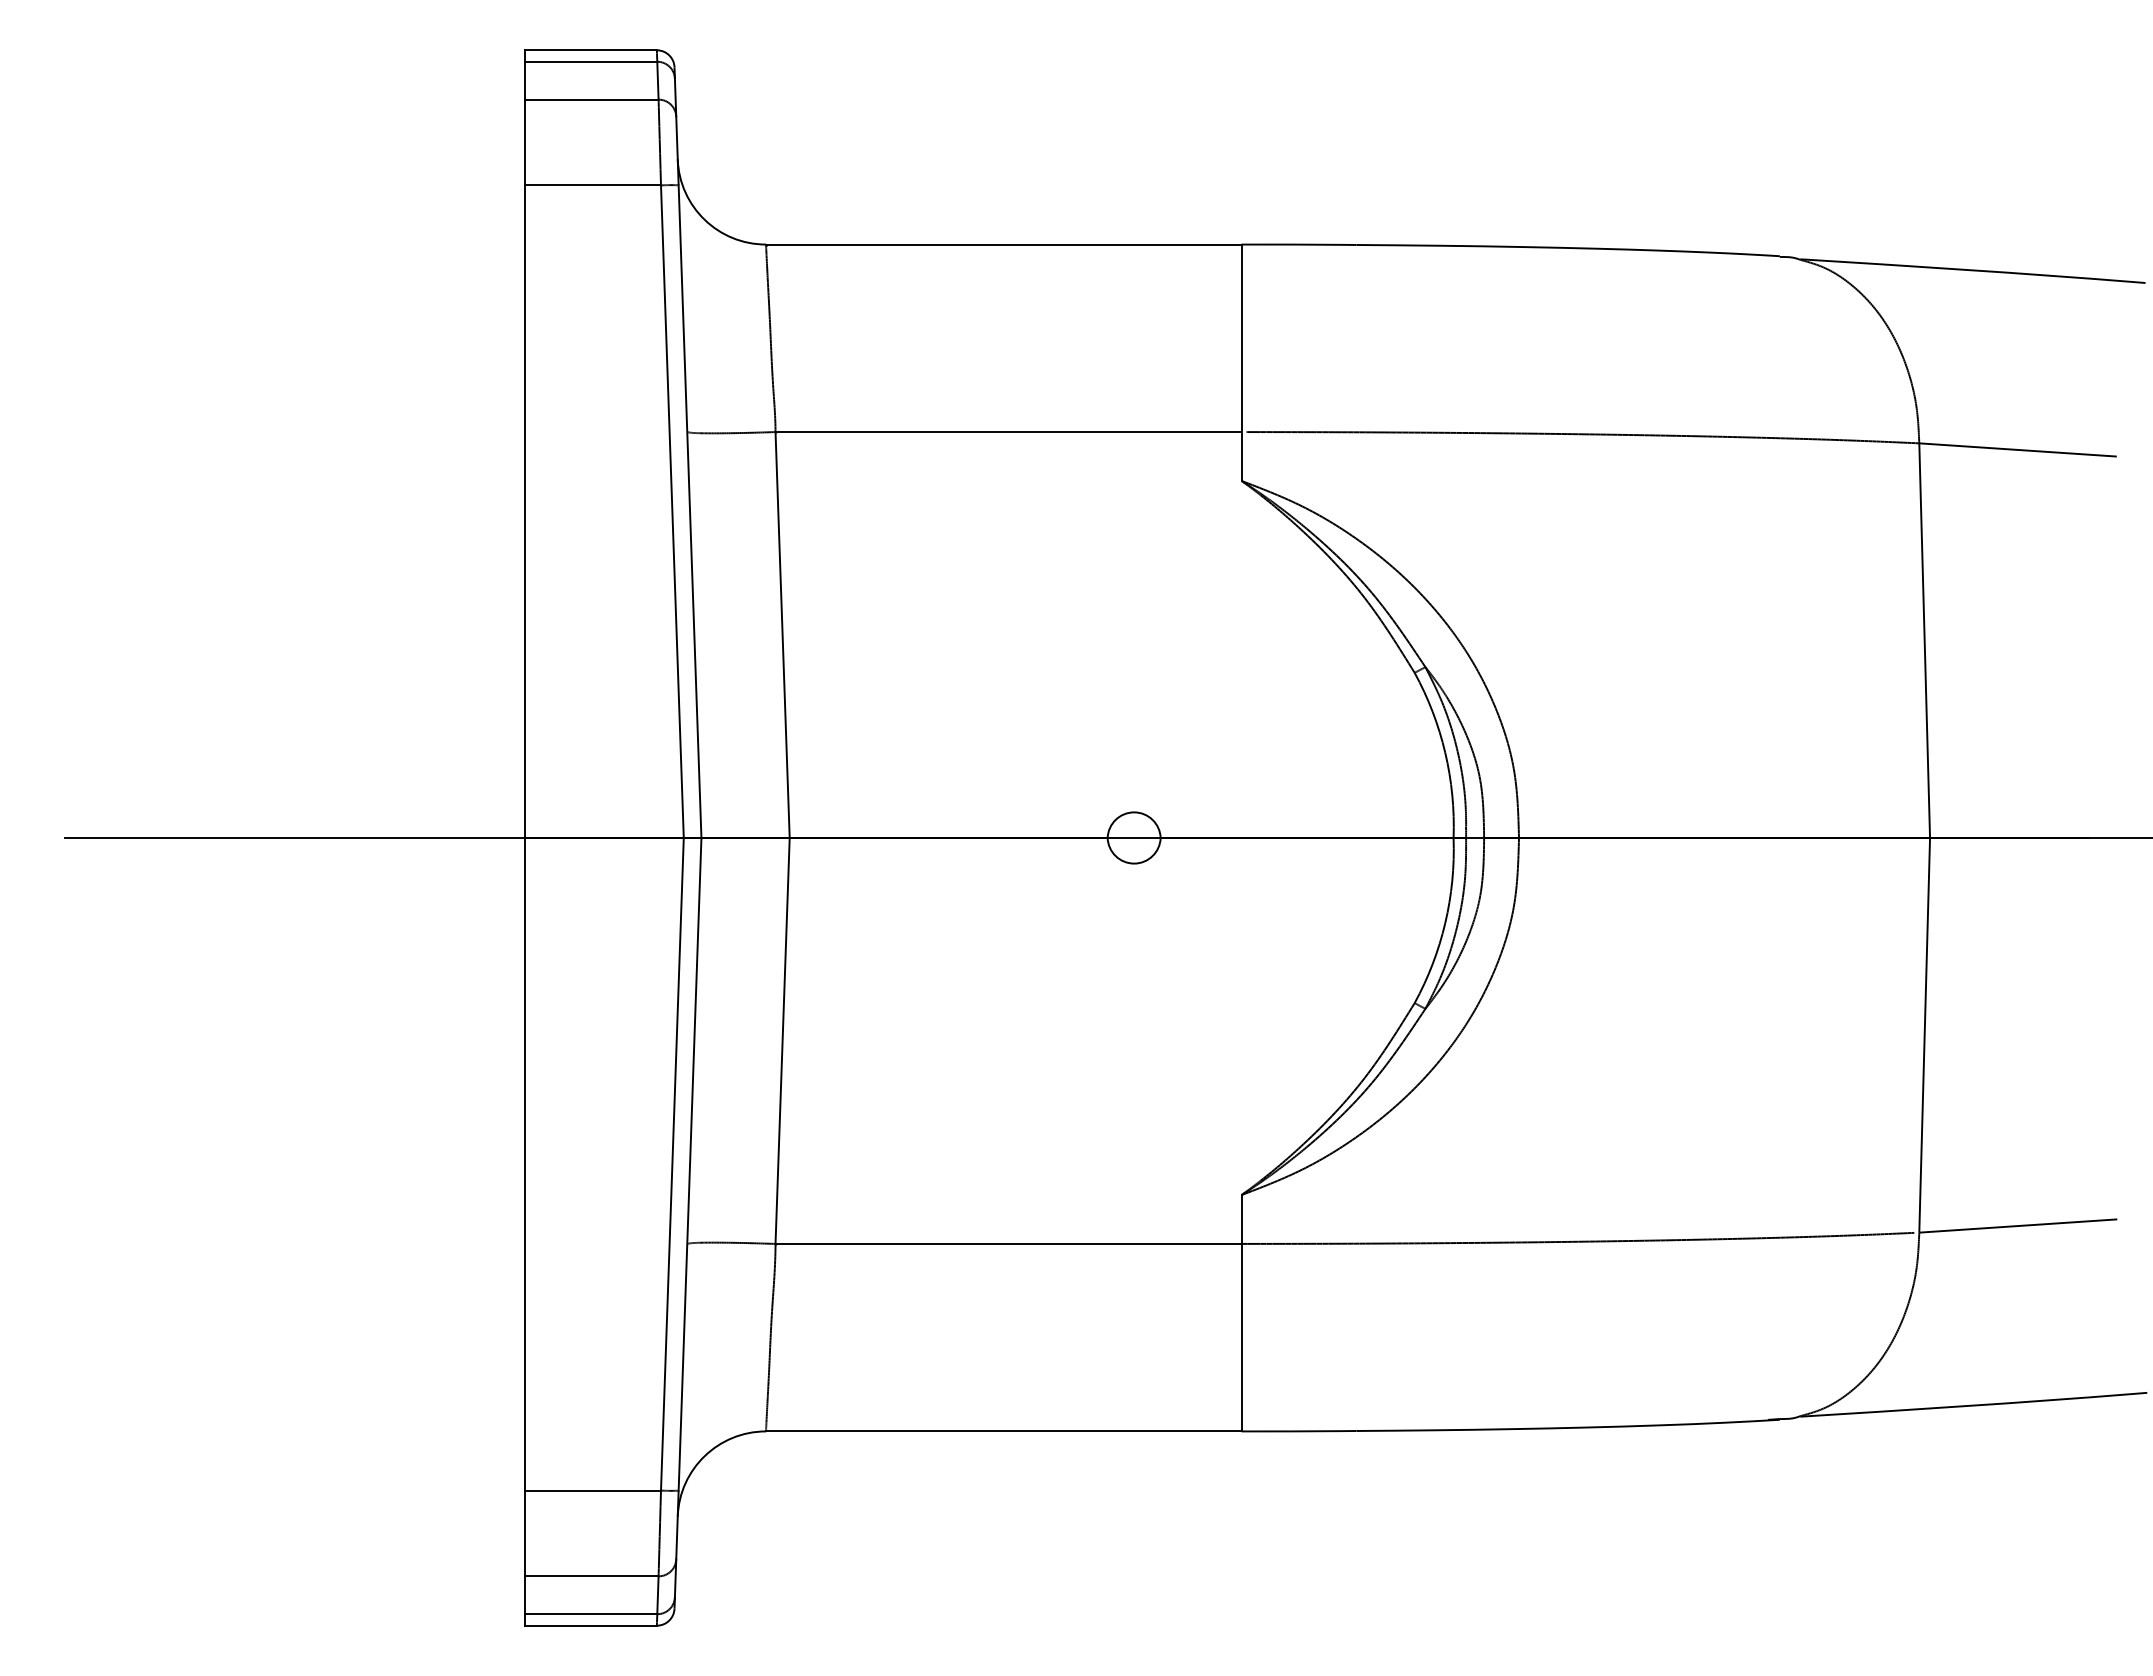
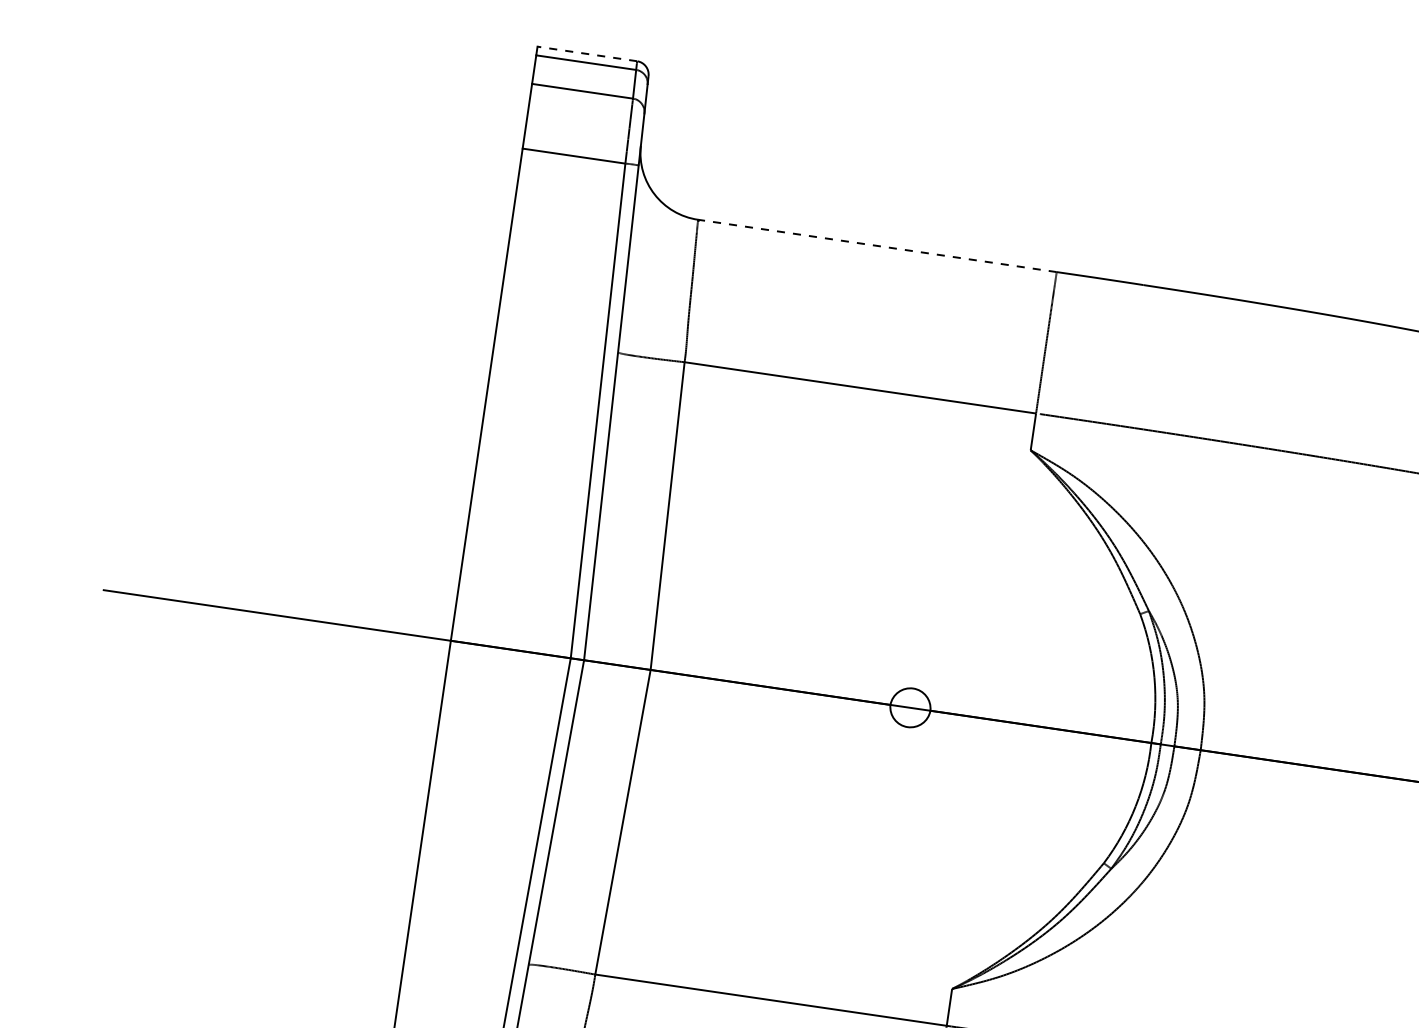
line: (590, 50) -> (587, 54), solid -> dashed
line: (1003, 244) -> (877, 245), solid -> dashed

